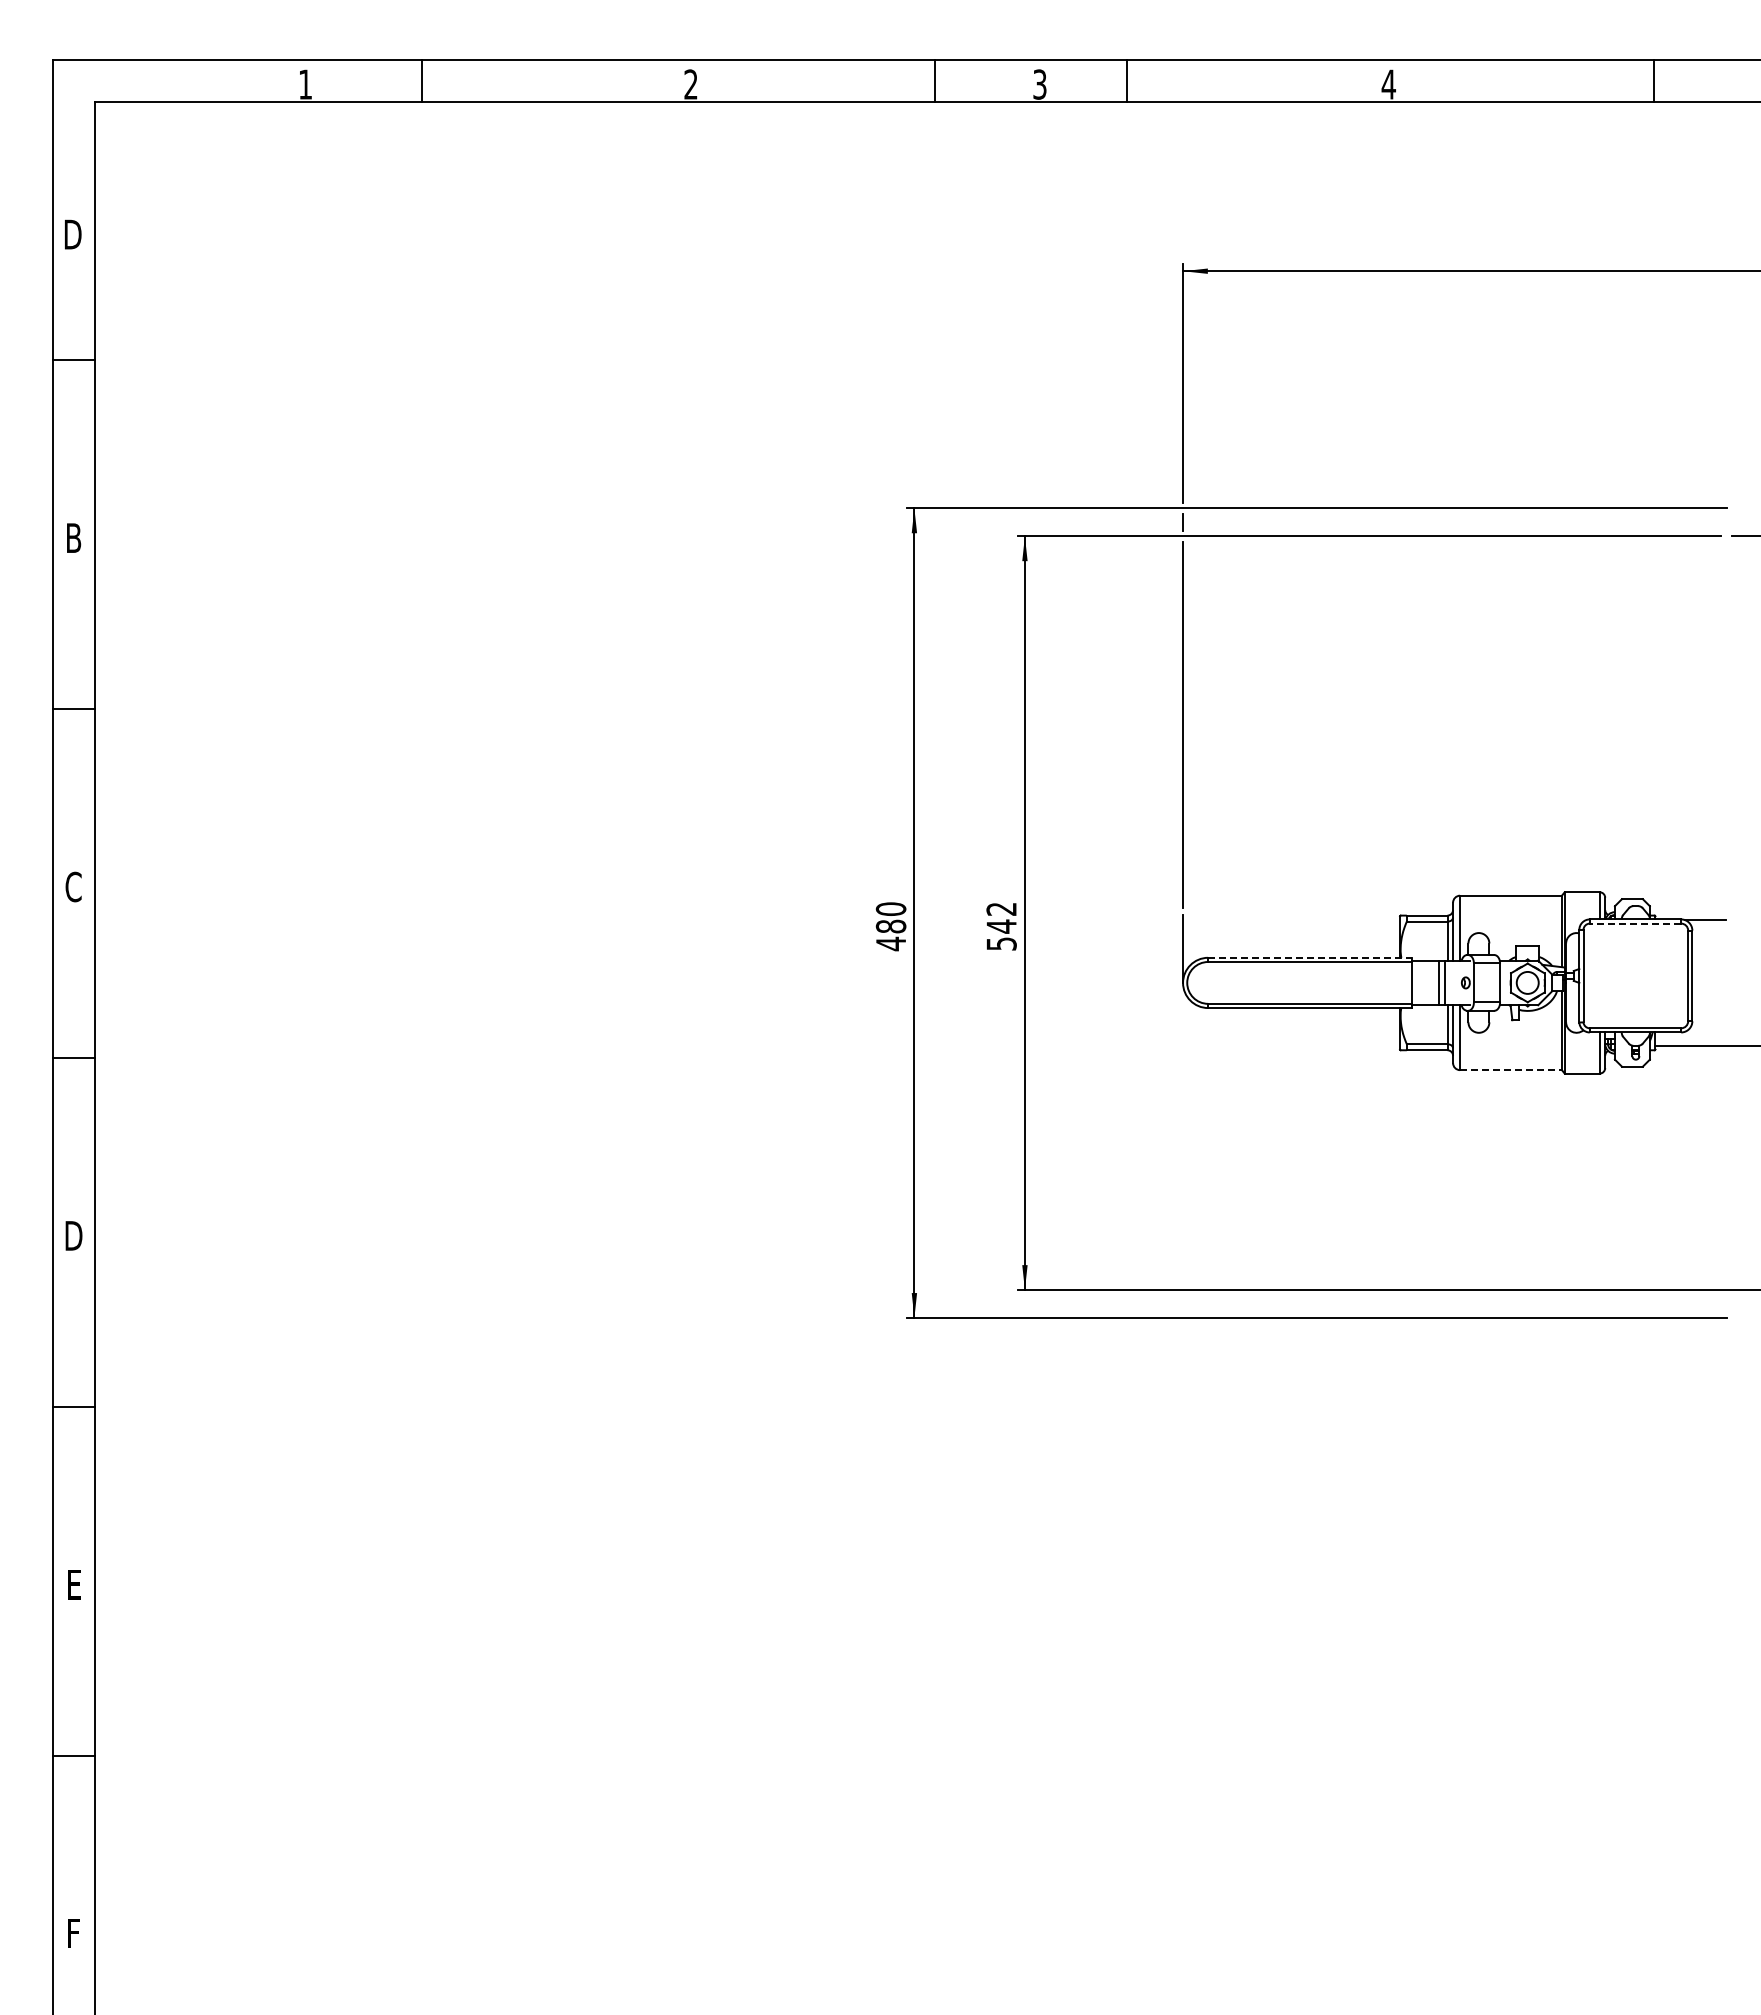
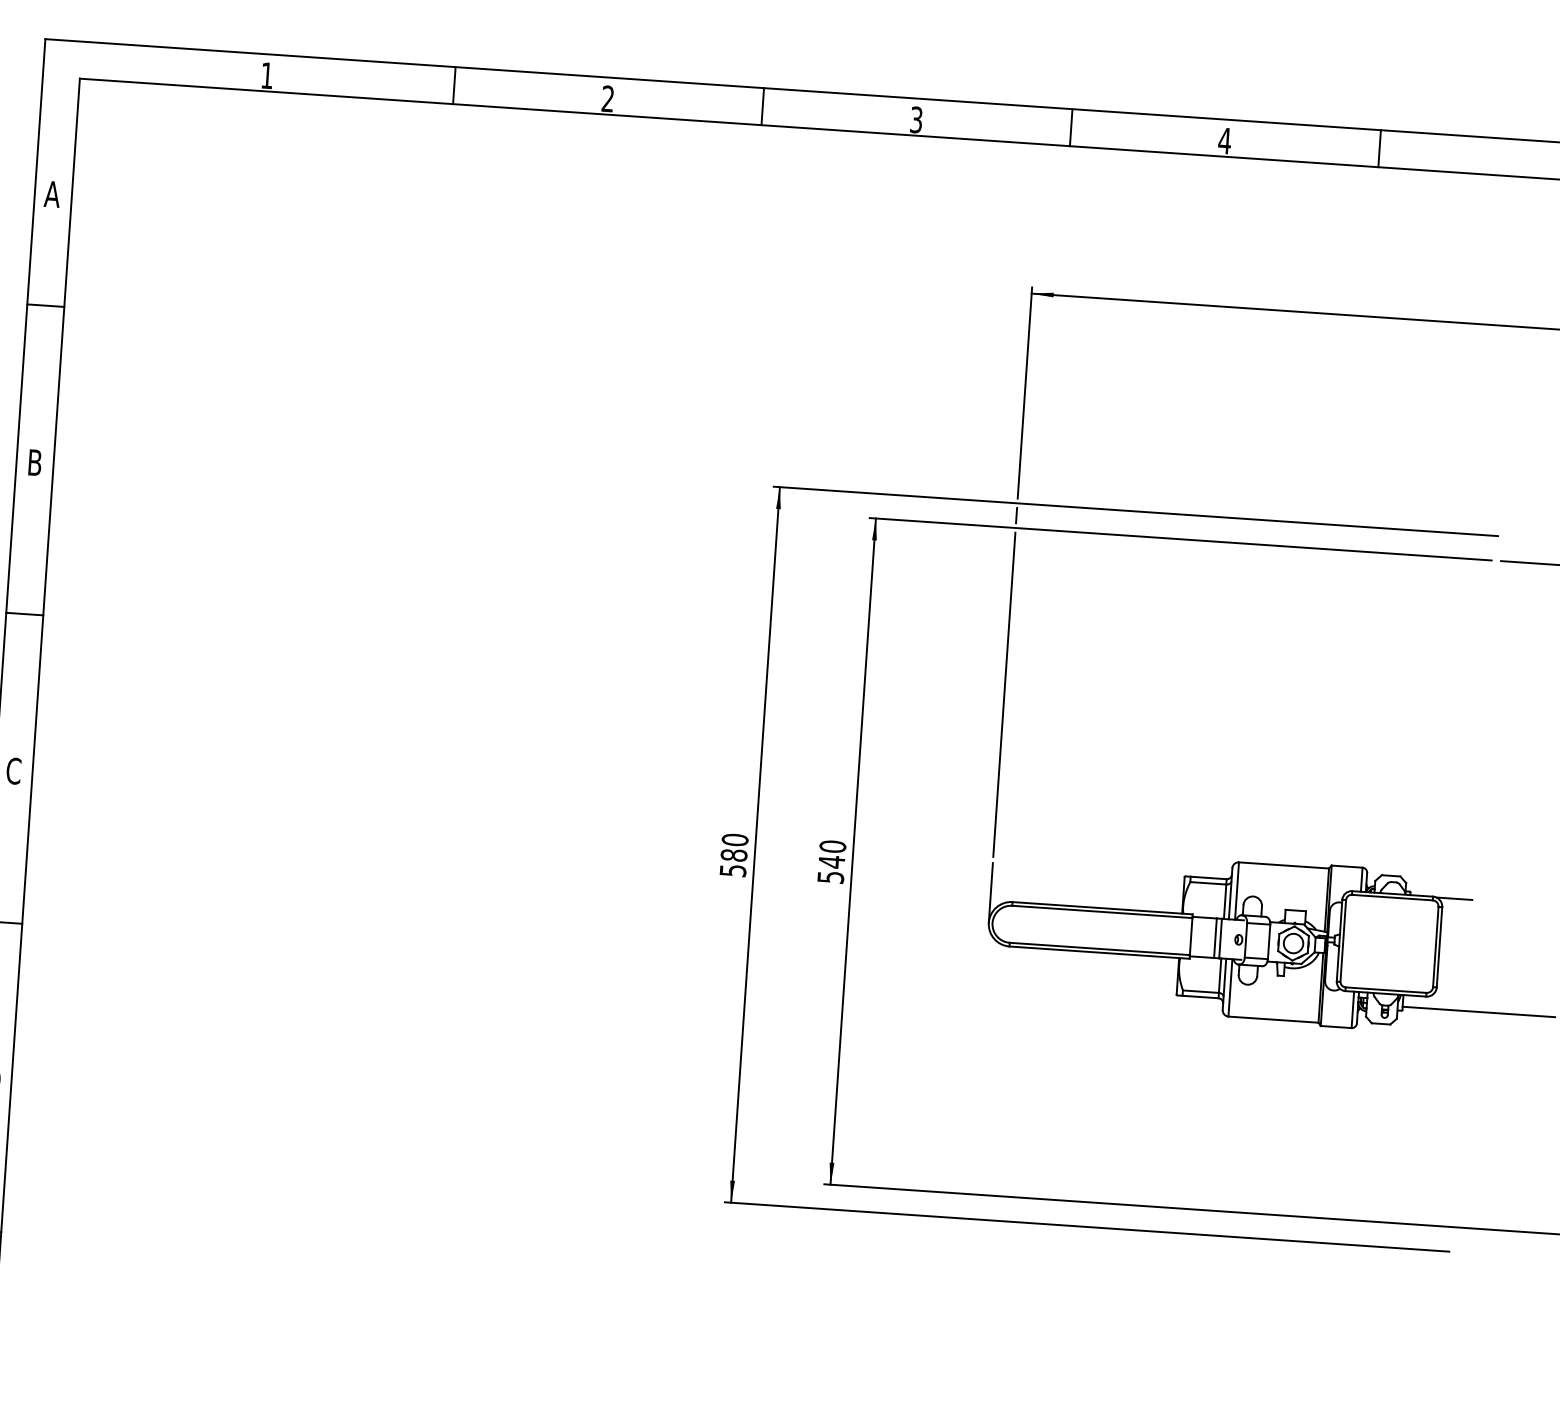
line: (422, 81) -> (454, 85), moved
line: (934, 81) -> (762, 106), moved
line: (1126, 81) -> (1070, 127), moved
line: (1653, 81) -> (1379, 148), moved
text: (72, 234) -> (52, 194), D -> A
text: (1001, 908) -> (832, 846), 542 -> 540
line: (1635, 923) -> (1392, 897), dashed -> solid
text: (891, 943) -> (733, 870), 480 -> 580
line: (1310, 957) -> (1103, 907), dashed -> solid
line: (1511, 1070) -> (1273, 1019), dashed -> solid

